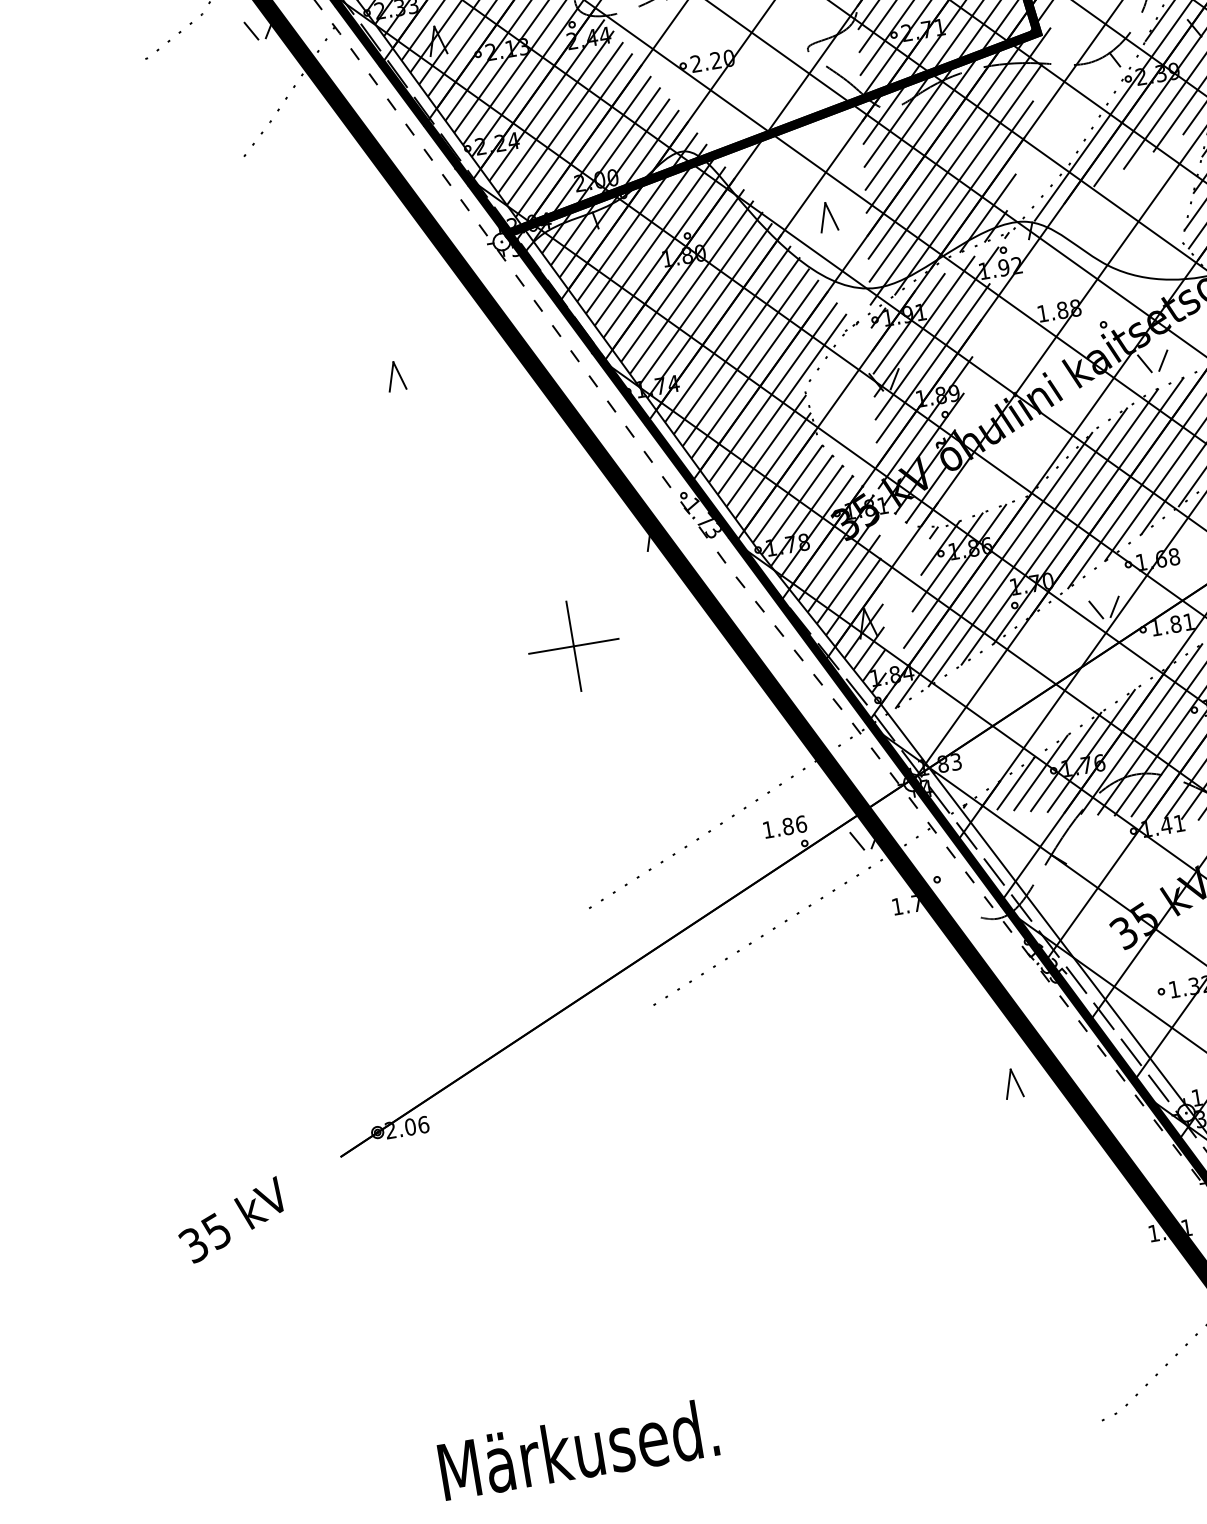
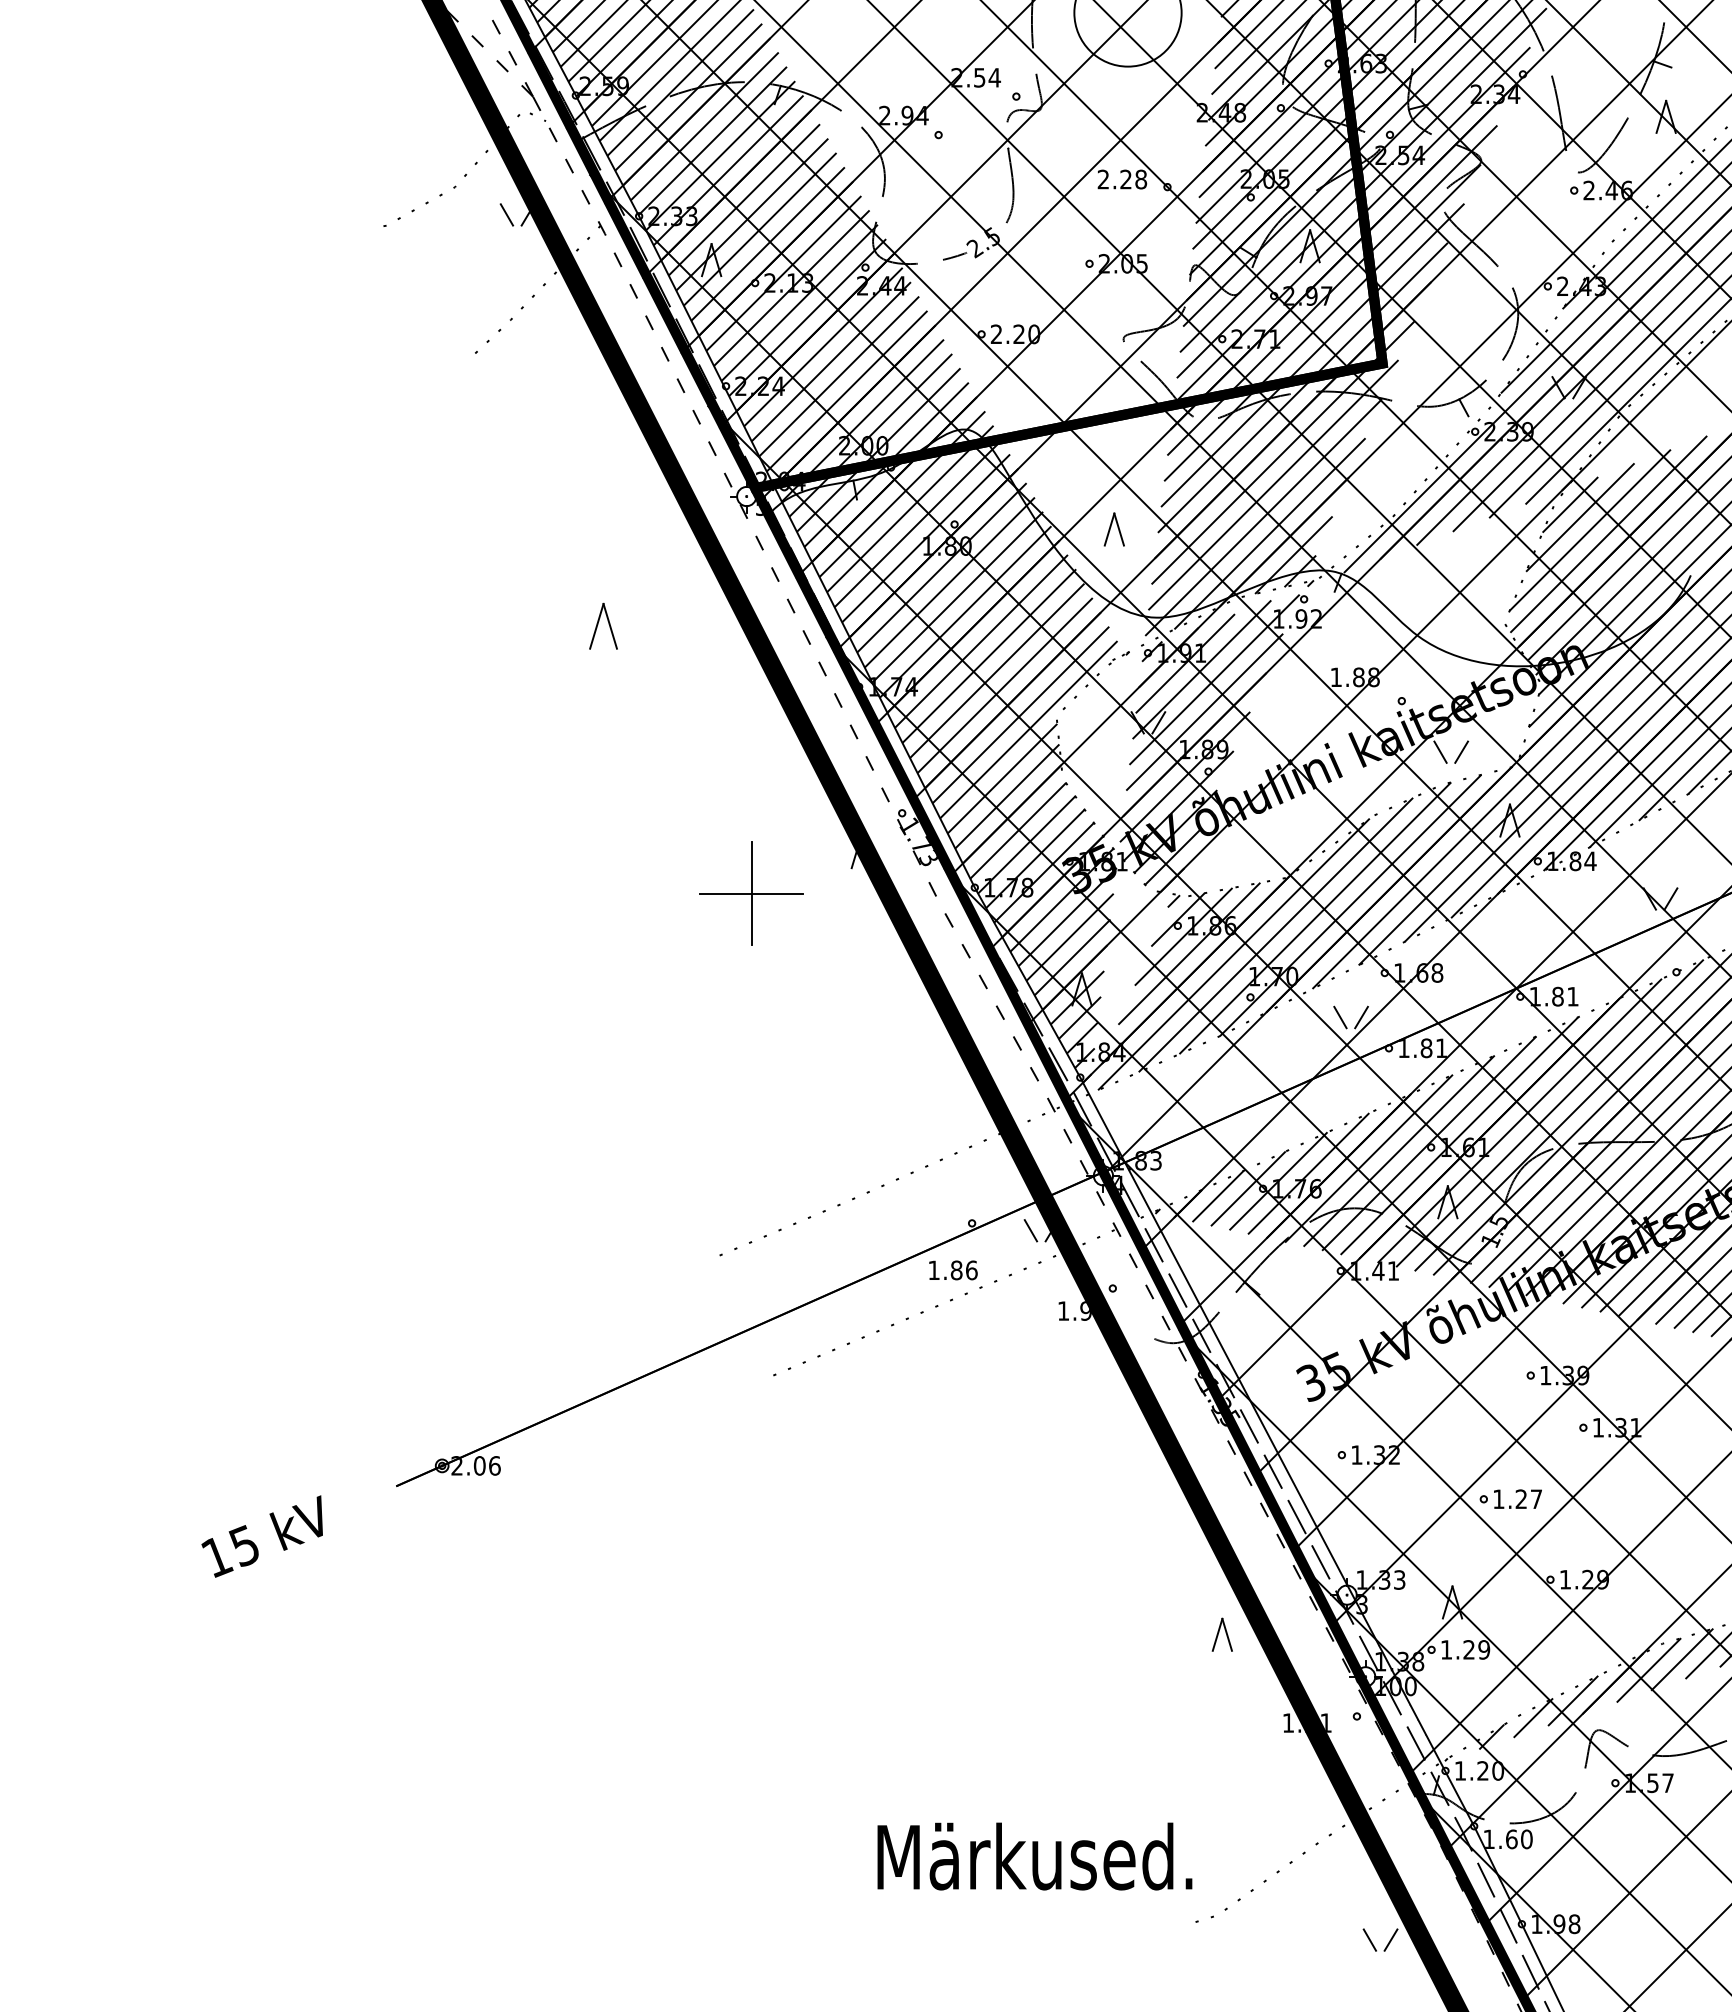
part: (395, 376) -> (602, 626), size x1.4
part: (573, 646) -> (751, 893), moved
text: (785, 827) -> (953, 1270), moved
text: (916, 902) -> (1085, 1310), 1.77 -> 1.90
part: (1012, 1083) -> (1221, 1634), moved
text: (194, 1245) -> (216, 1557), 35 -> 15
text: (578, 1449) -> (1034, 1856), moved

